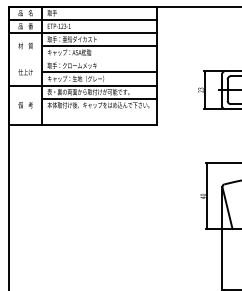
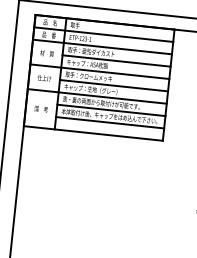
line: (83, 59) -> (99, 71), added
line: (99, 111) -> (109, 122), added

